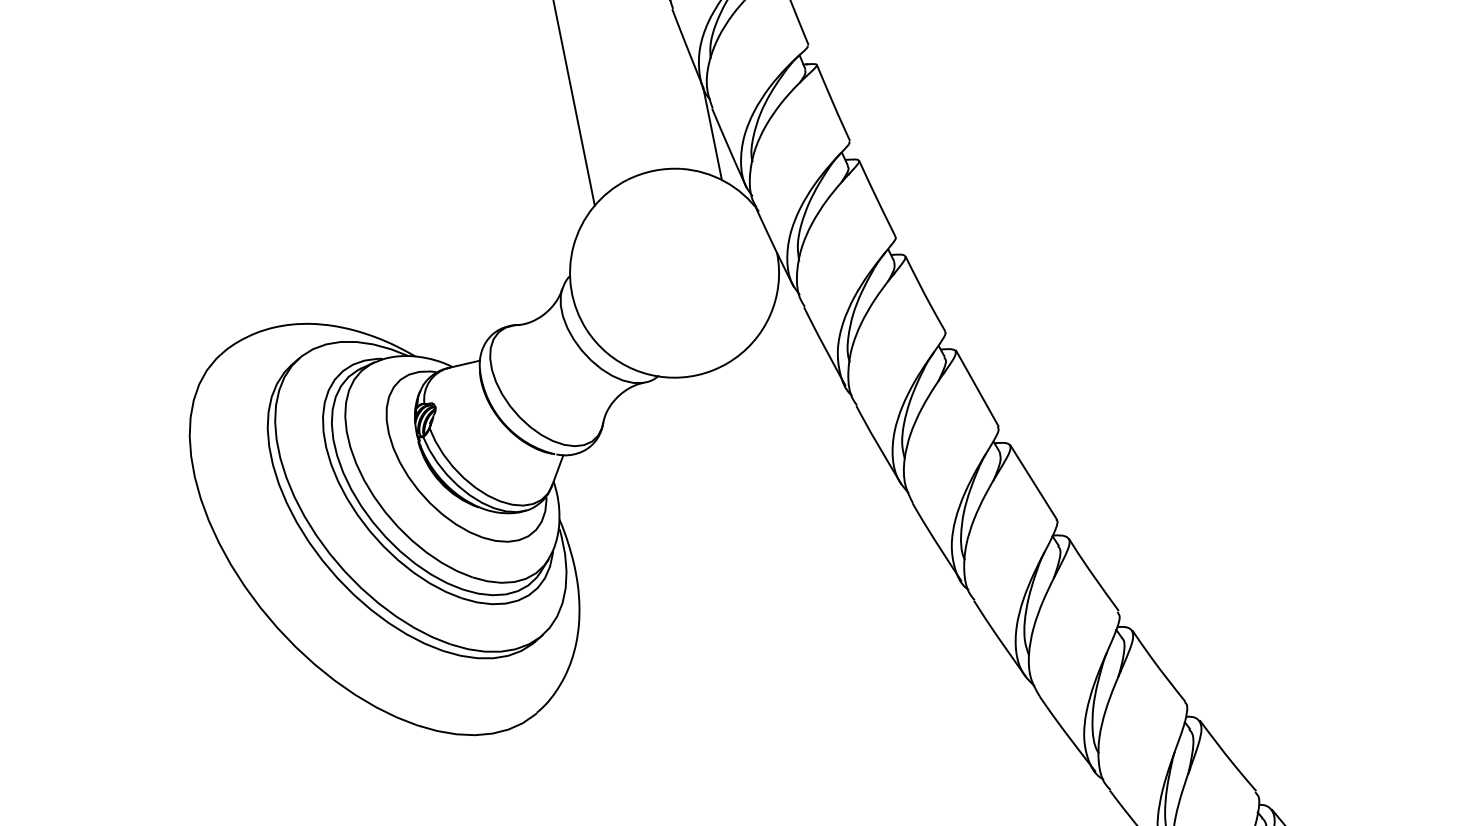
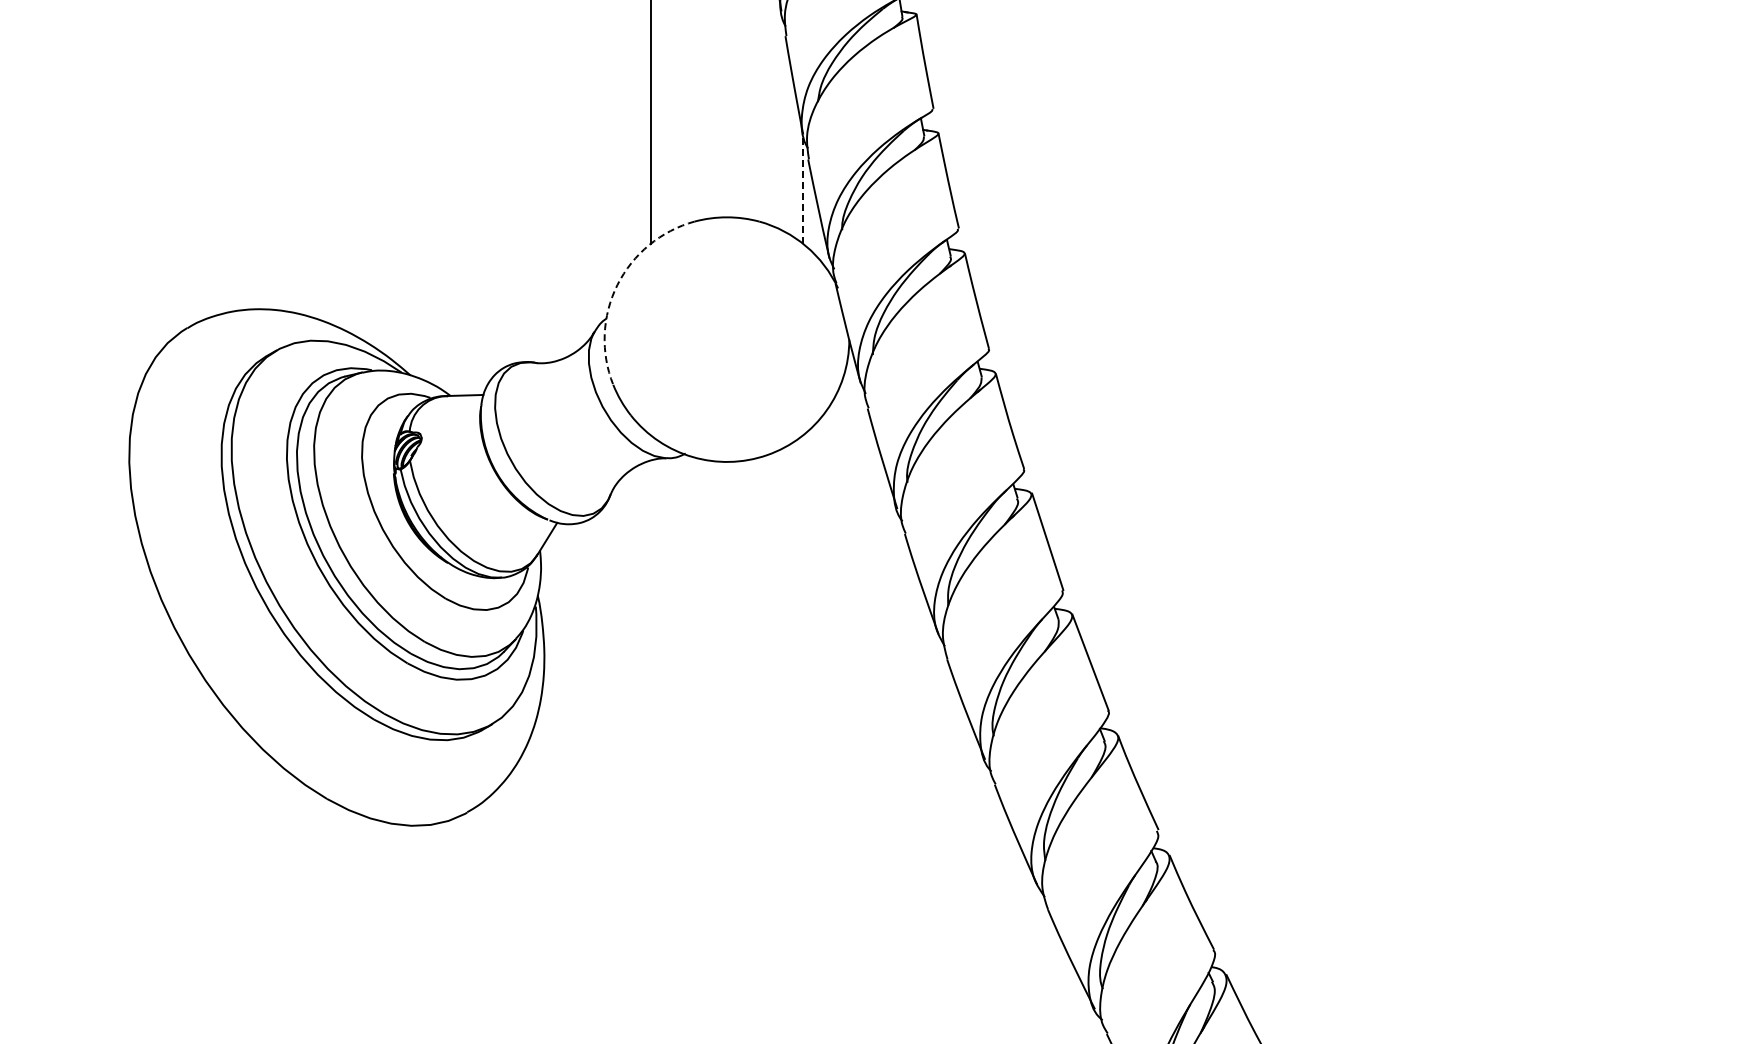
line: (712, 134) -> (802, 189), solid -> dashed
arc: (573, 246) -> (617, 285), solid -> dashed

